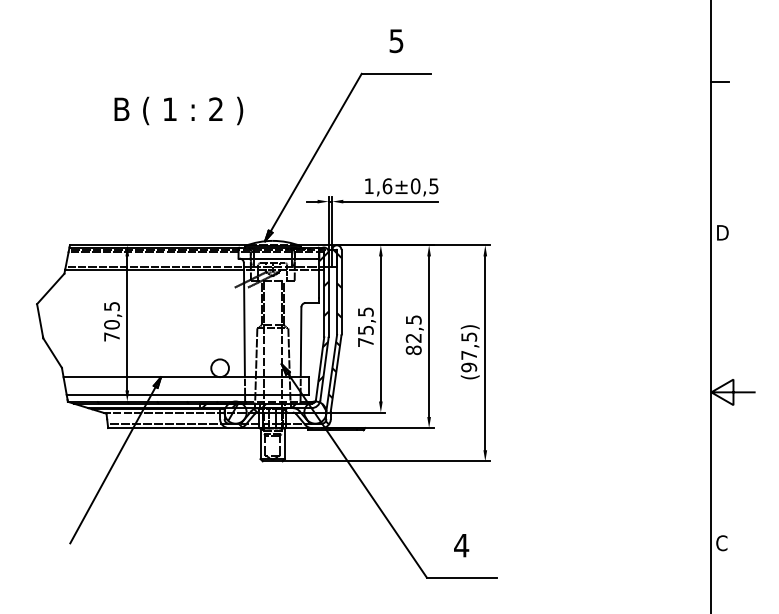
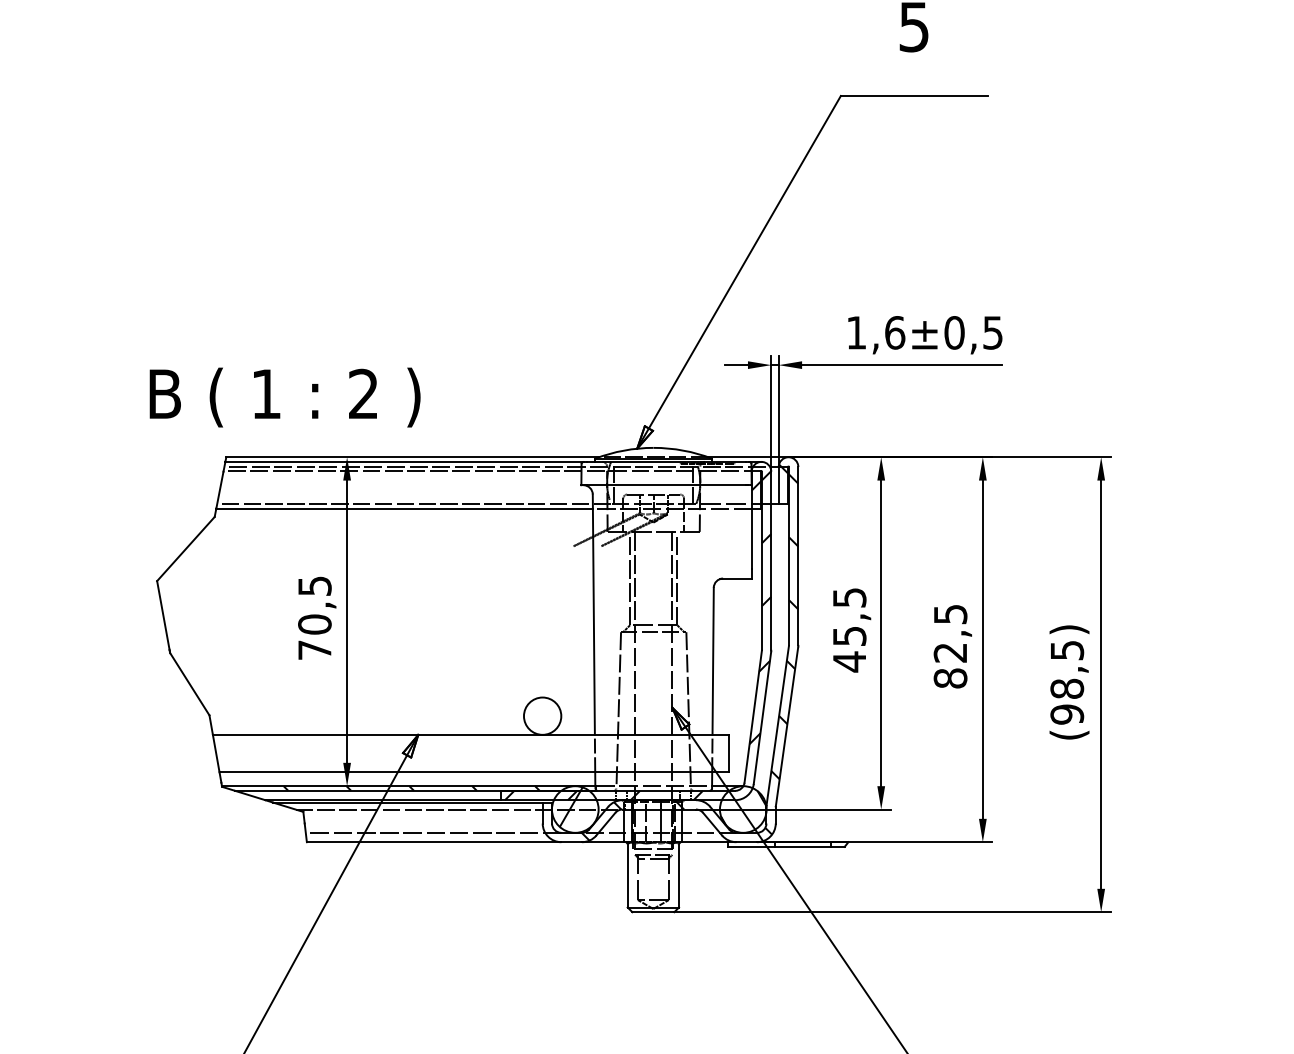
text: (178, 110) -> (284, 396), moved
text: (365, 342) -> (848, 661), 75,5 -> 45,5
text: (469, 354) -> (1067, 687), (97,5) -> (98,5)

